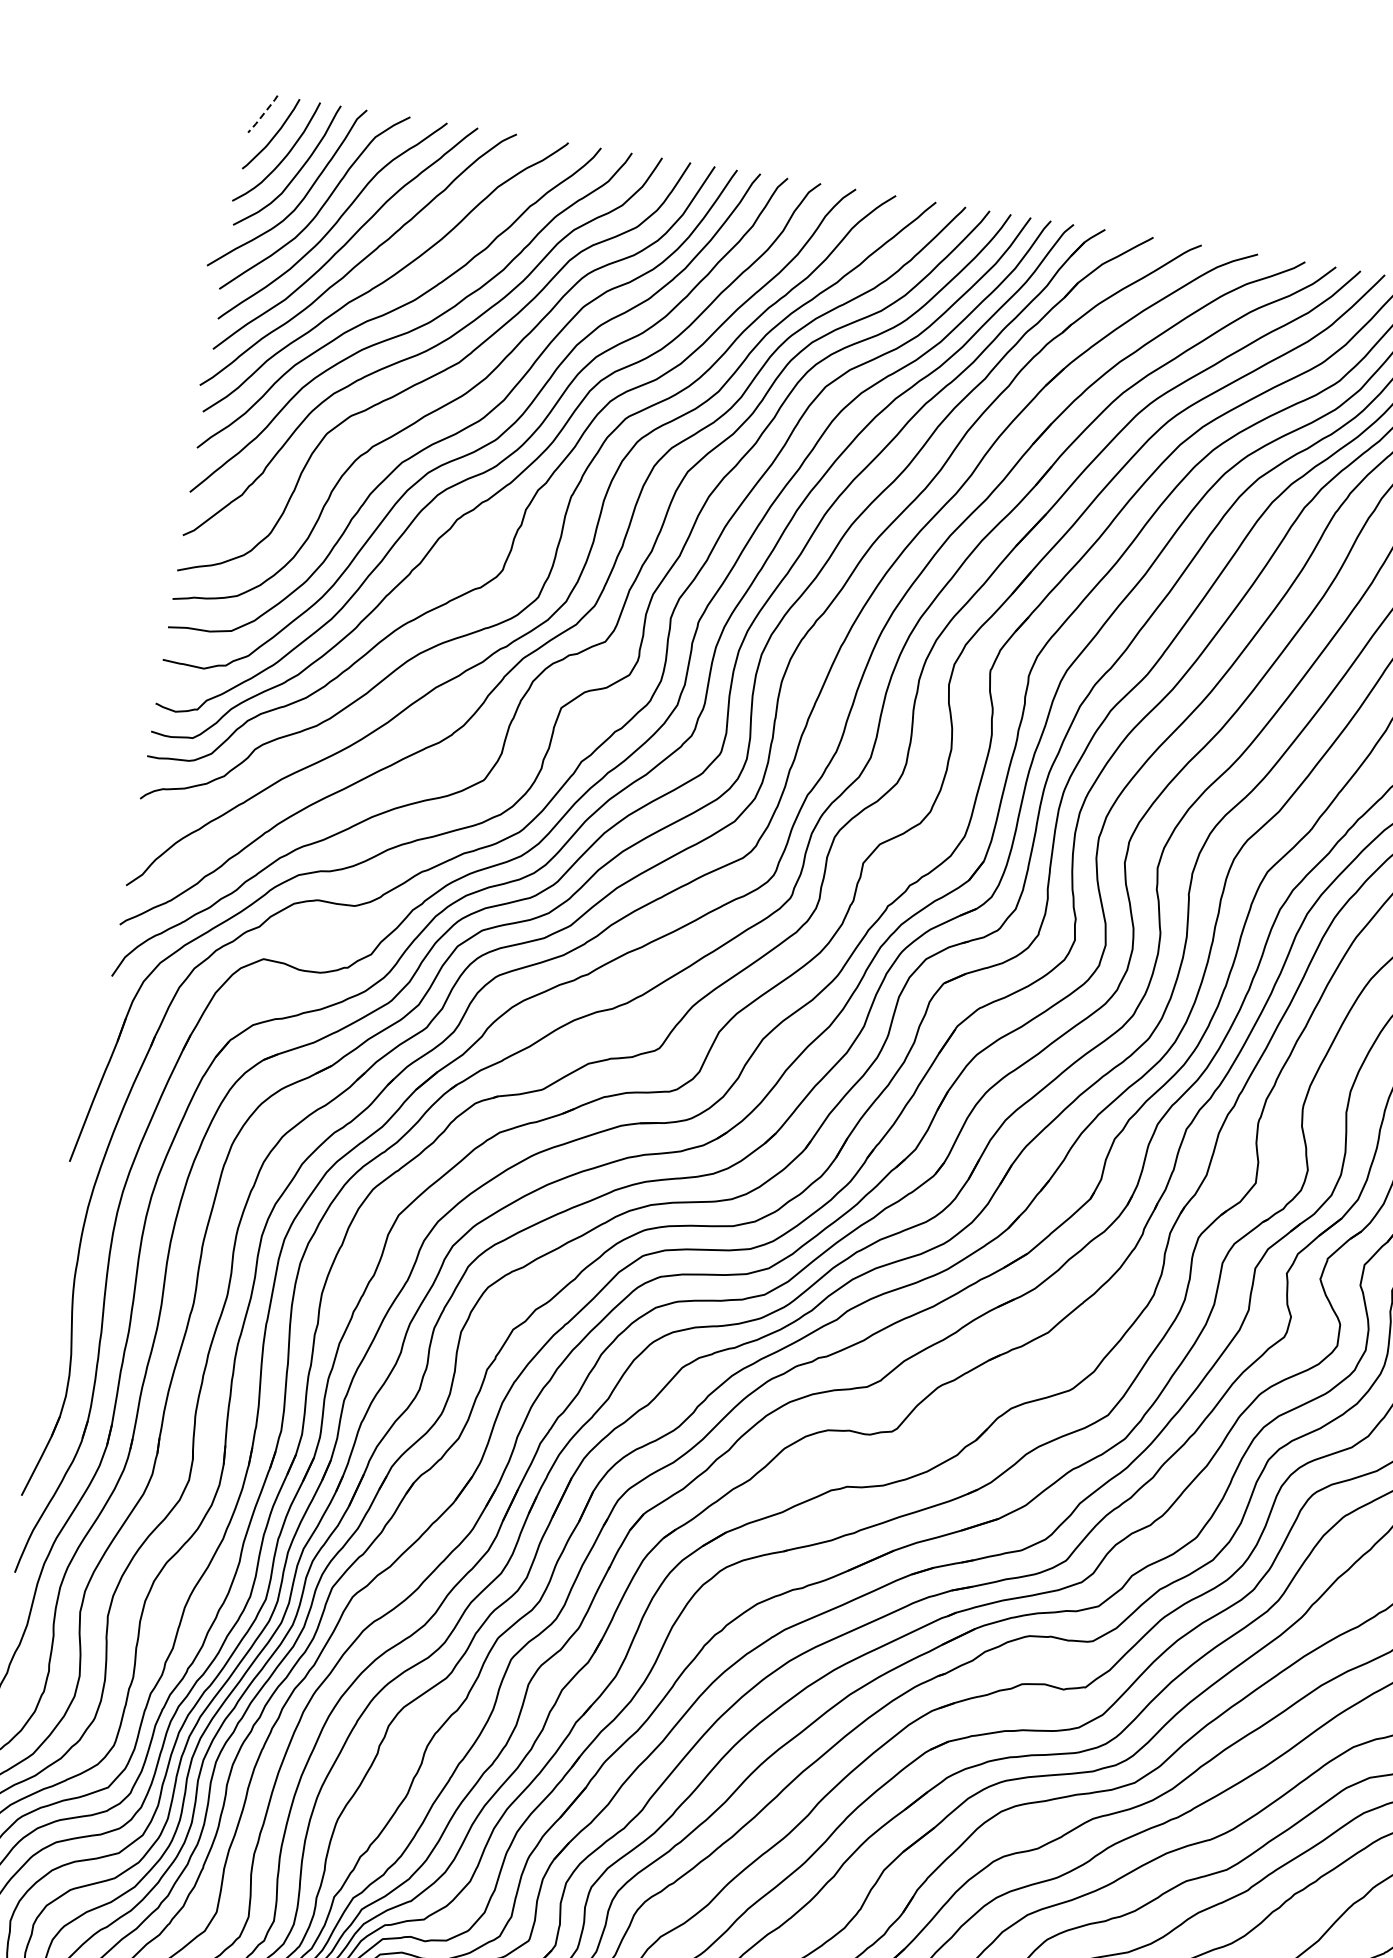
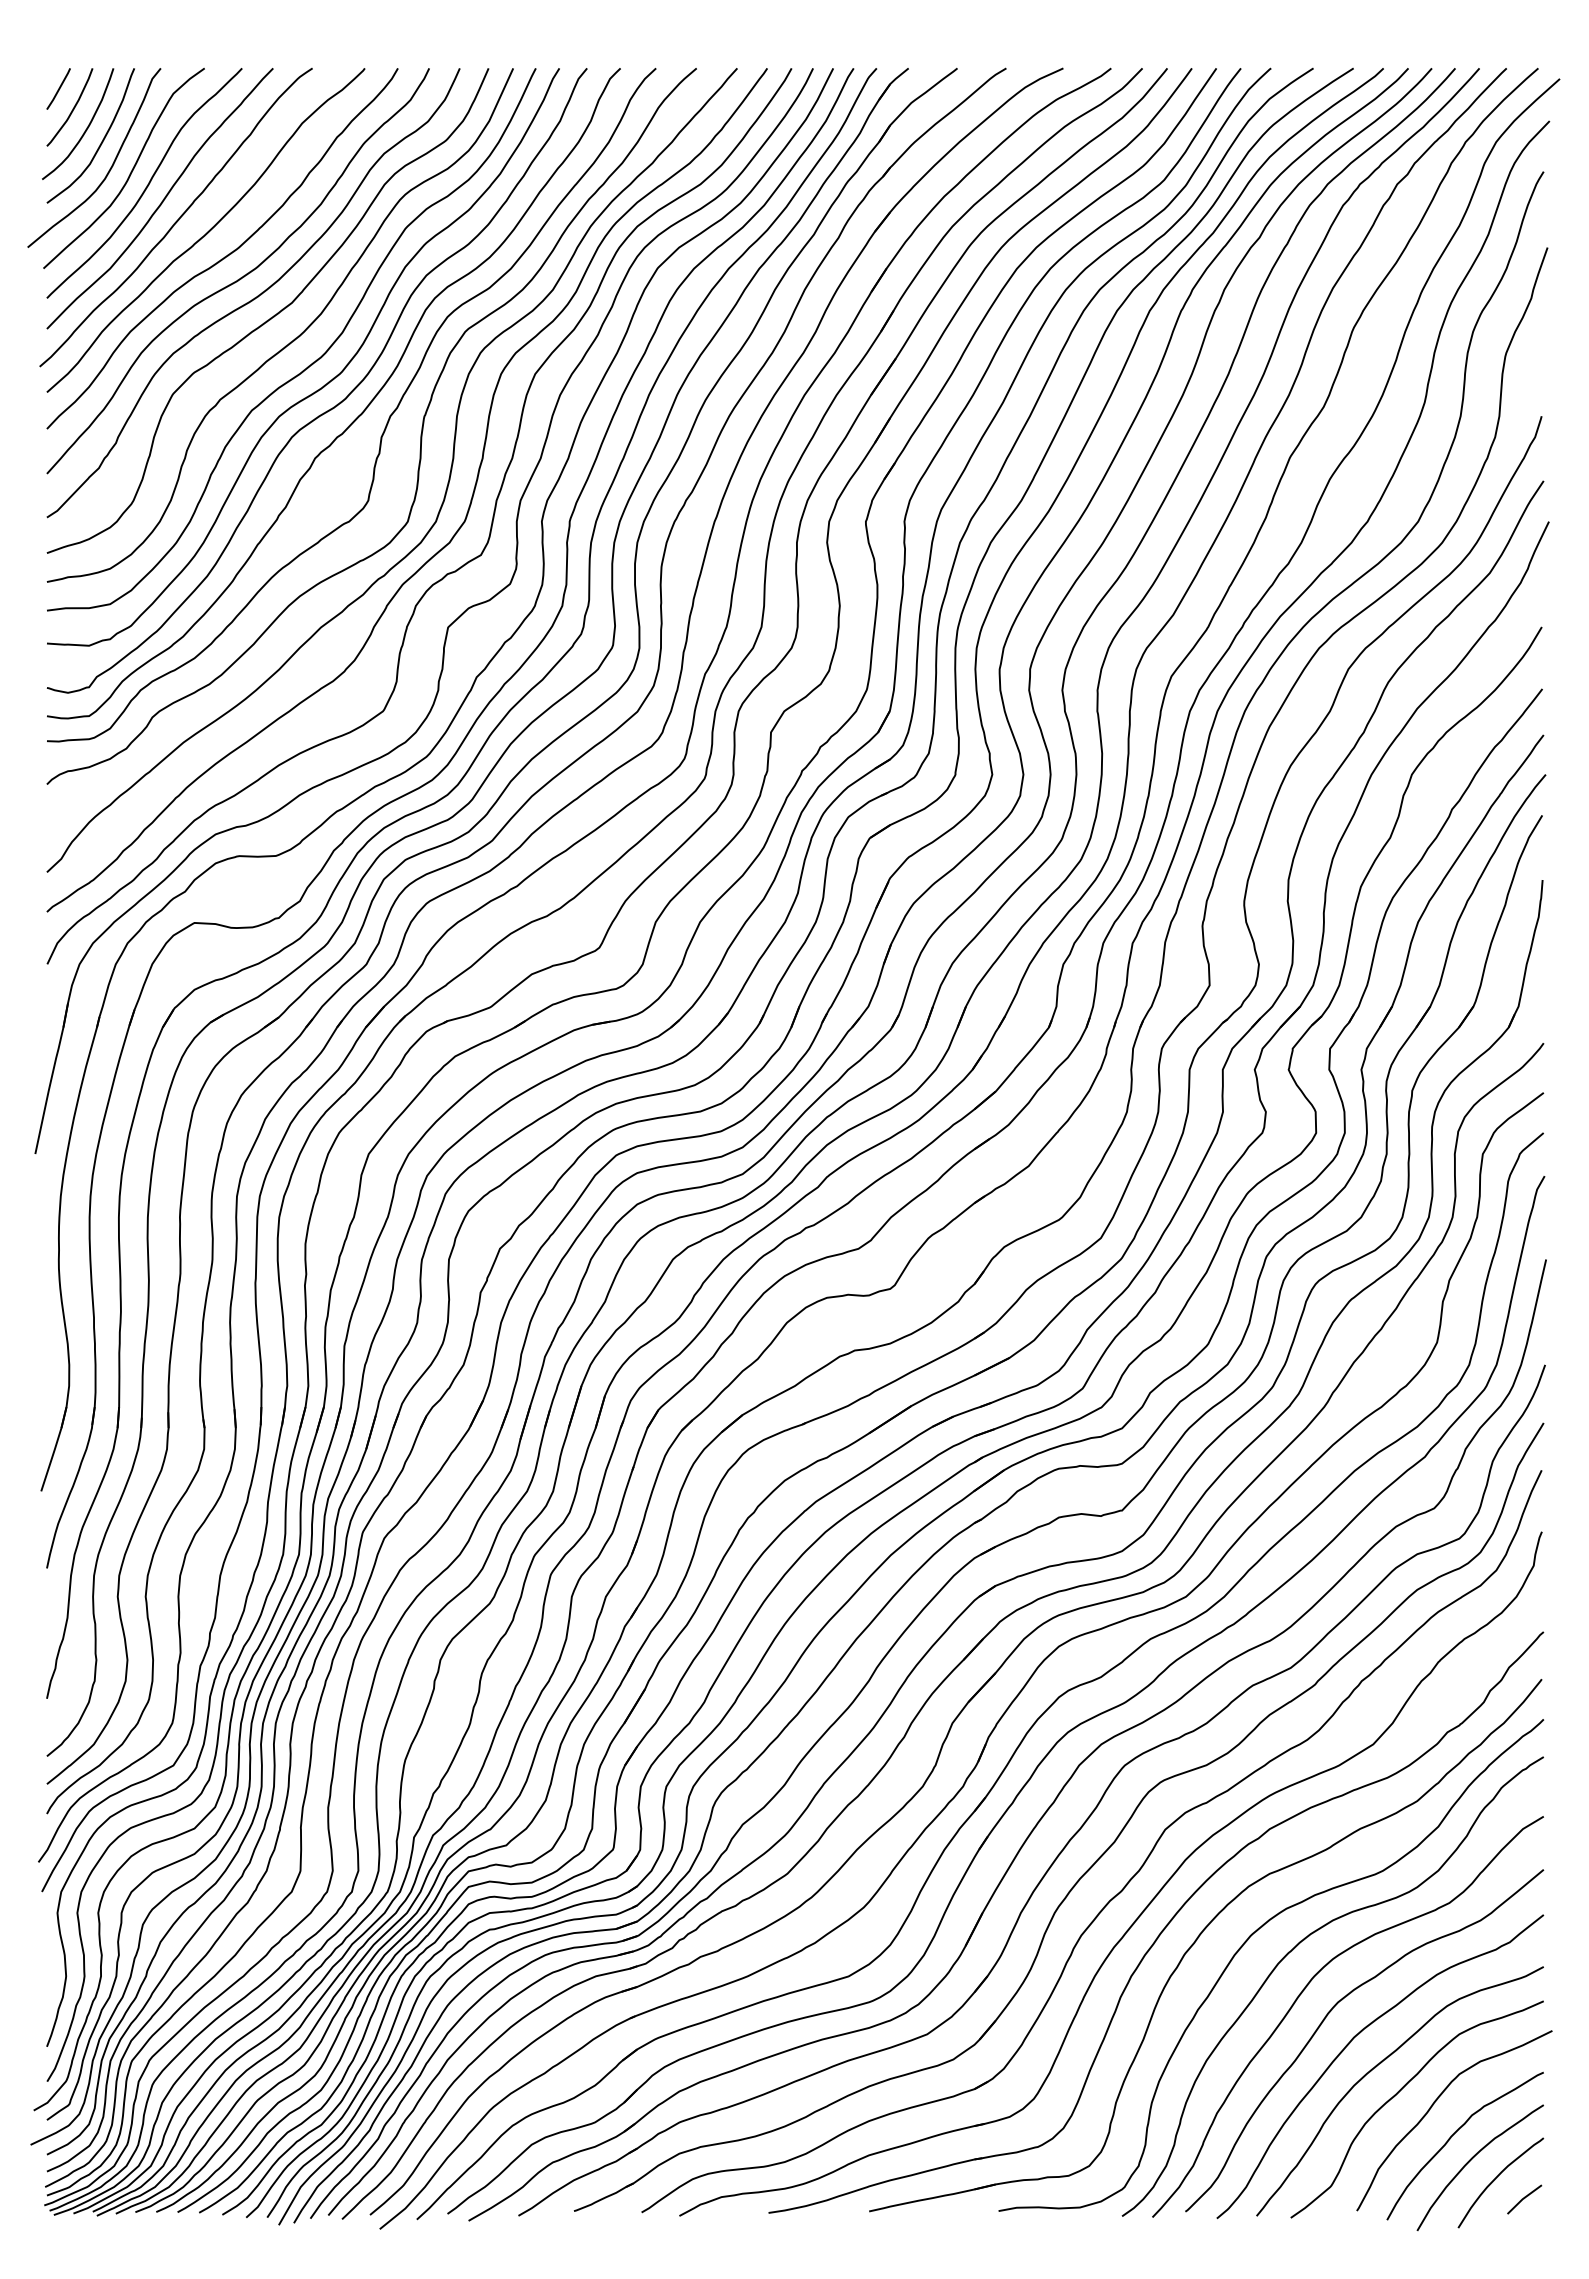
line: (262, 114) -> (58, 89), dashed -> solid

